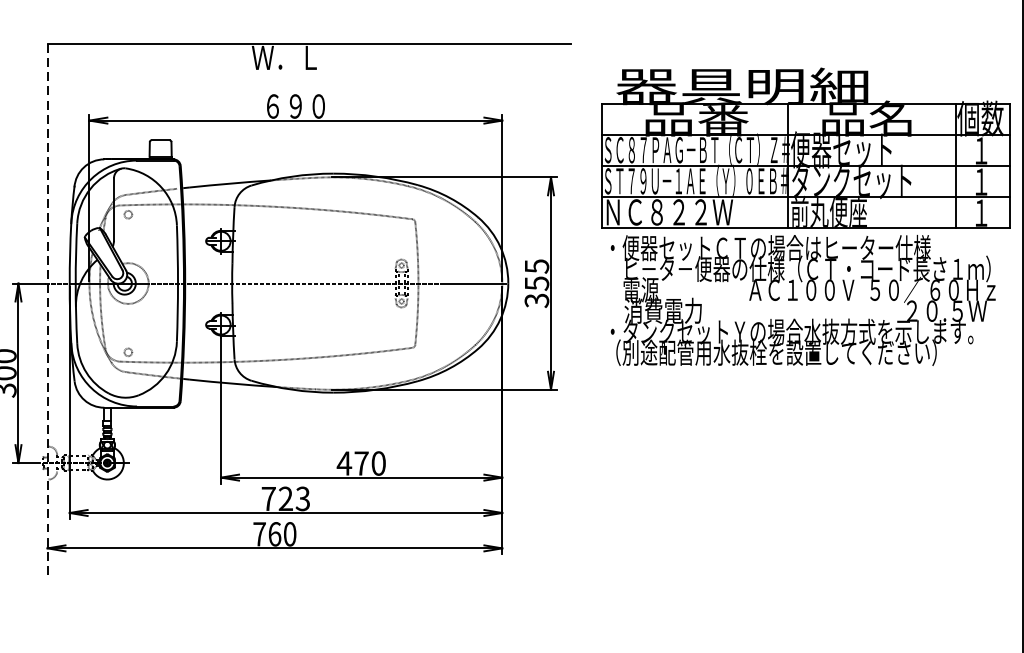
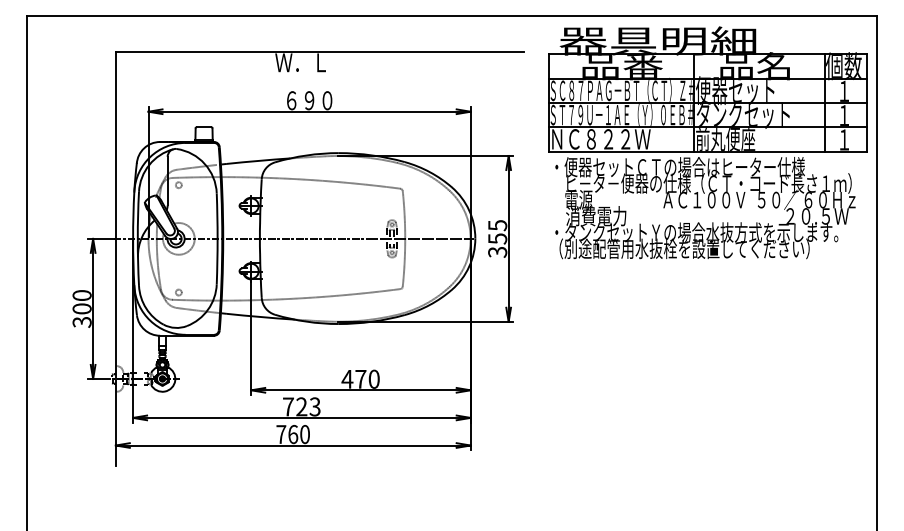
part: (805, 216) -> (707, 142), moved
line: (47, 309) -> (115, 259), dashed -> solid

